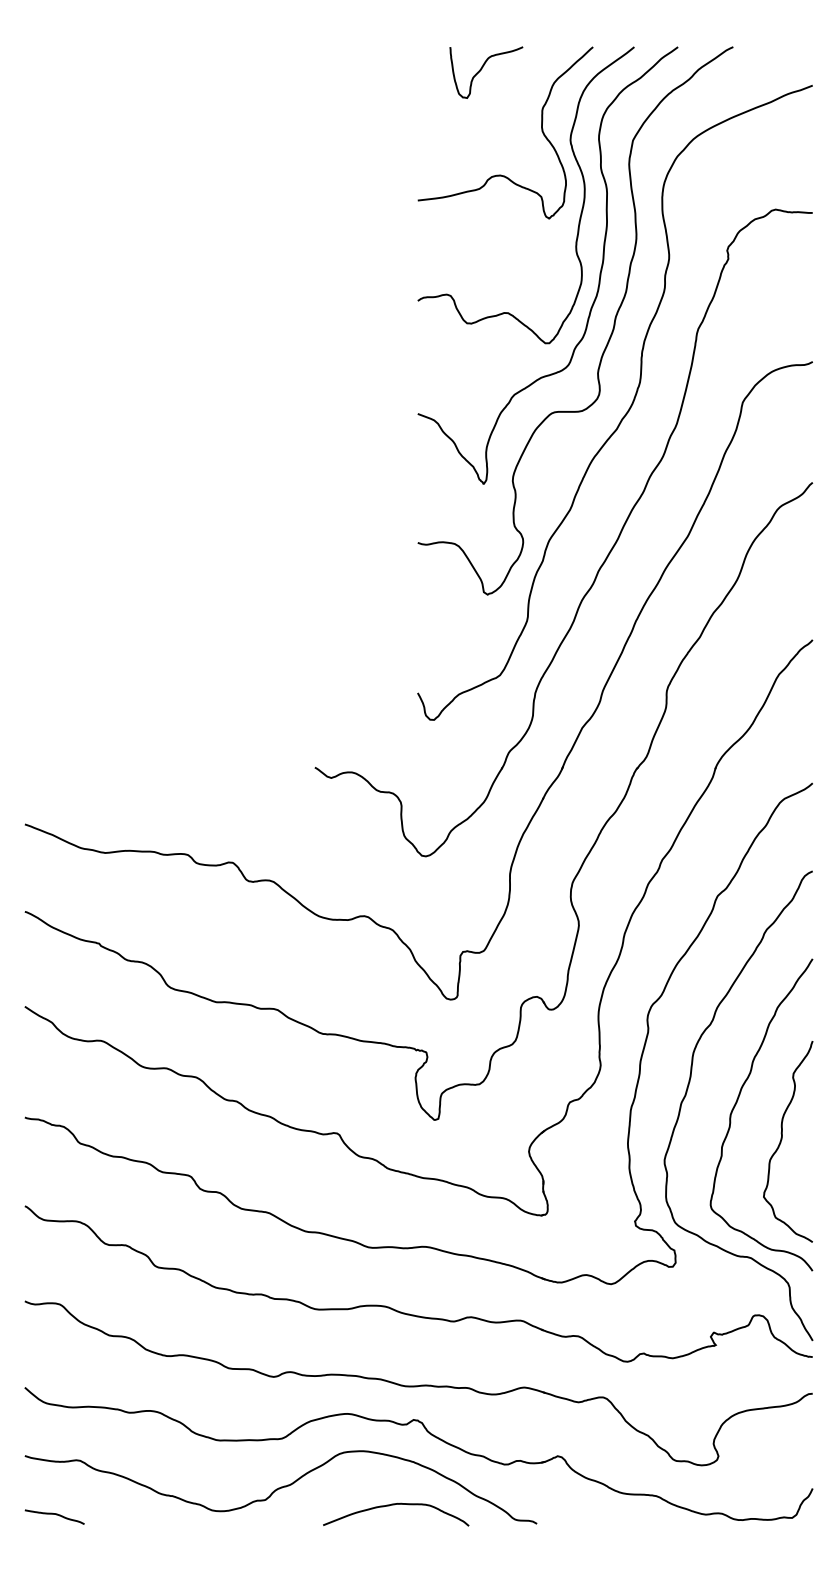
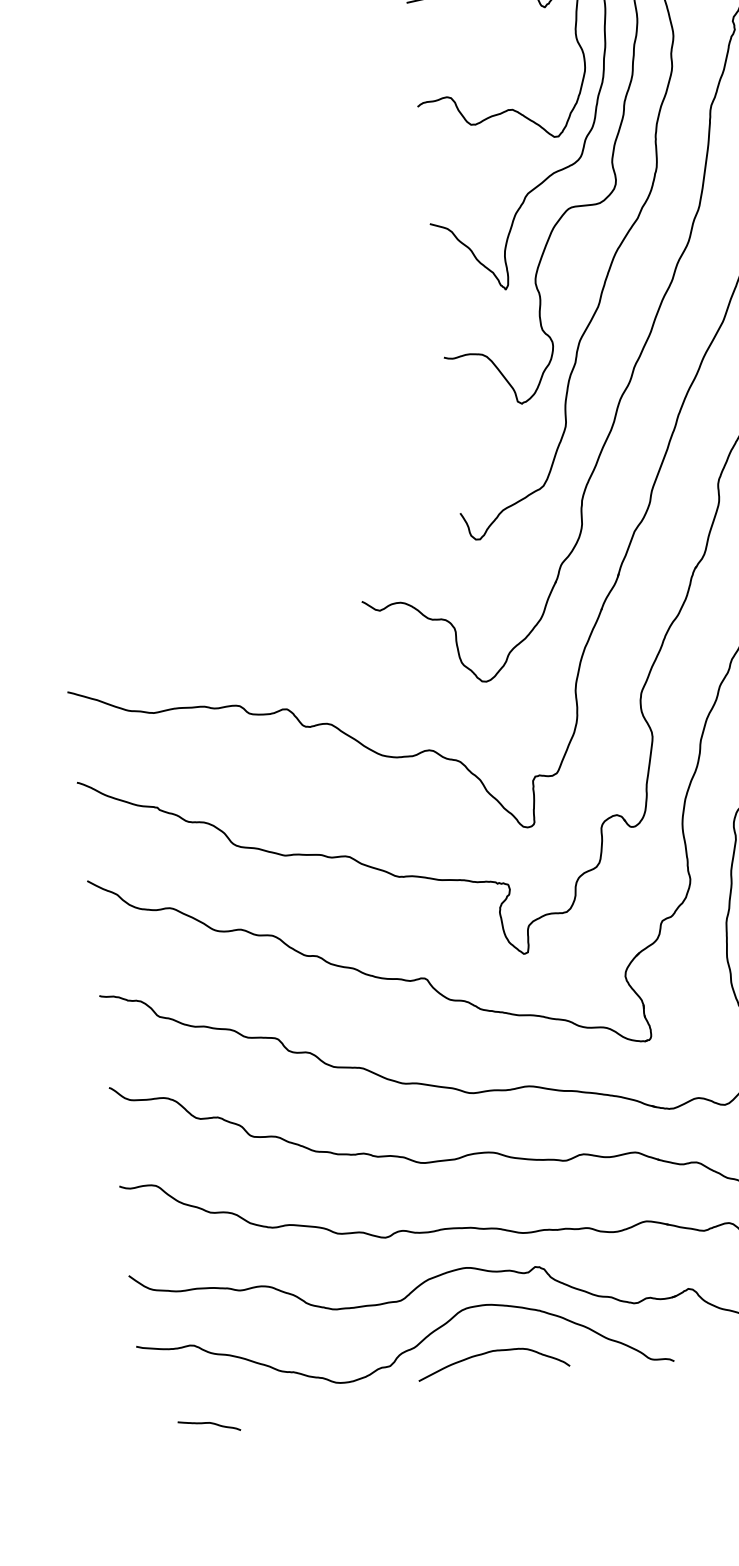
curve: (394, 1505) -> (490, 1352), moved
curve: (54, 1514) -> (208, 1423), moved

